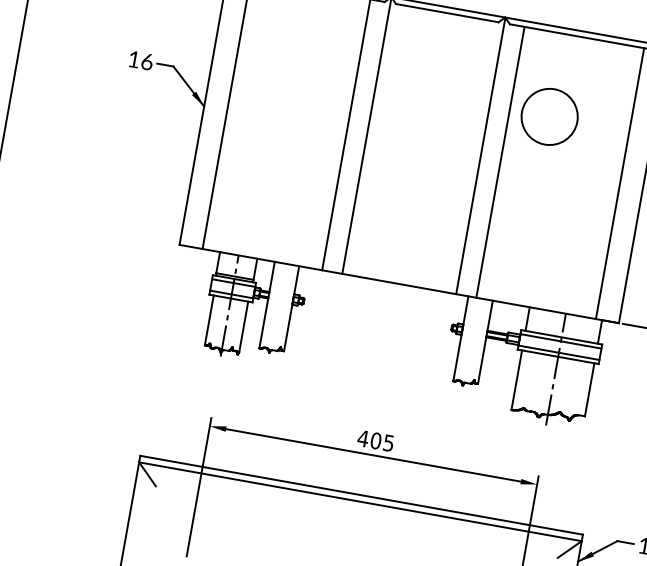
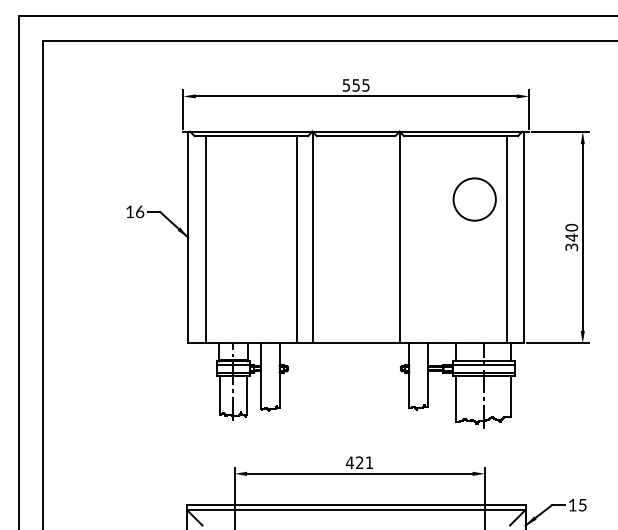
circle: (549, 116) -> (474, 199), moved
line: (500, 162) -> (415, 239), removed
text: (382, 441) -> (364, 462), 405 -> 421

